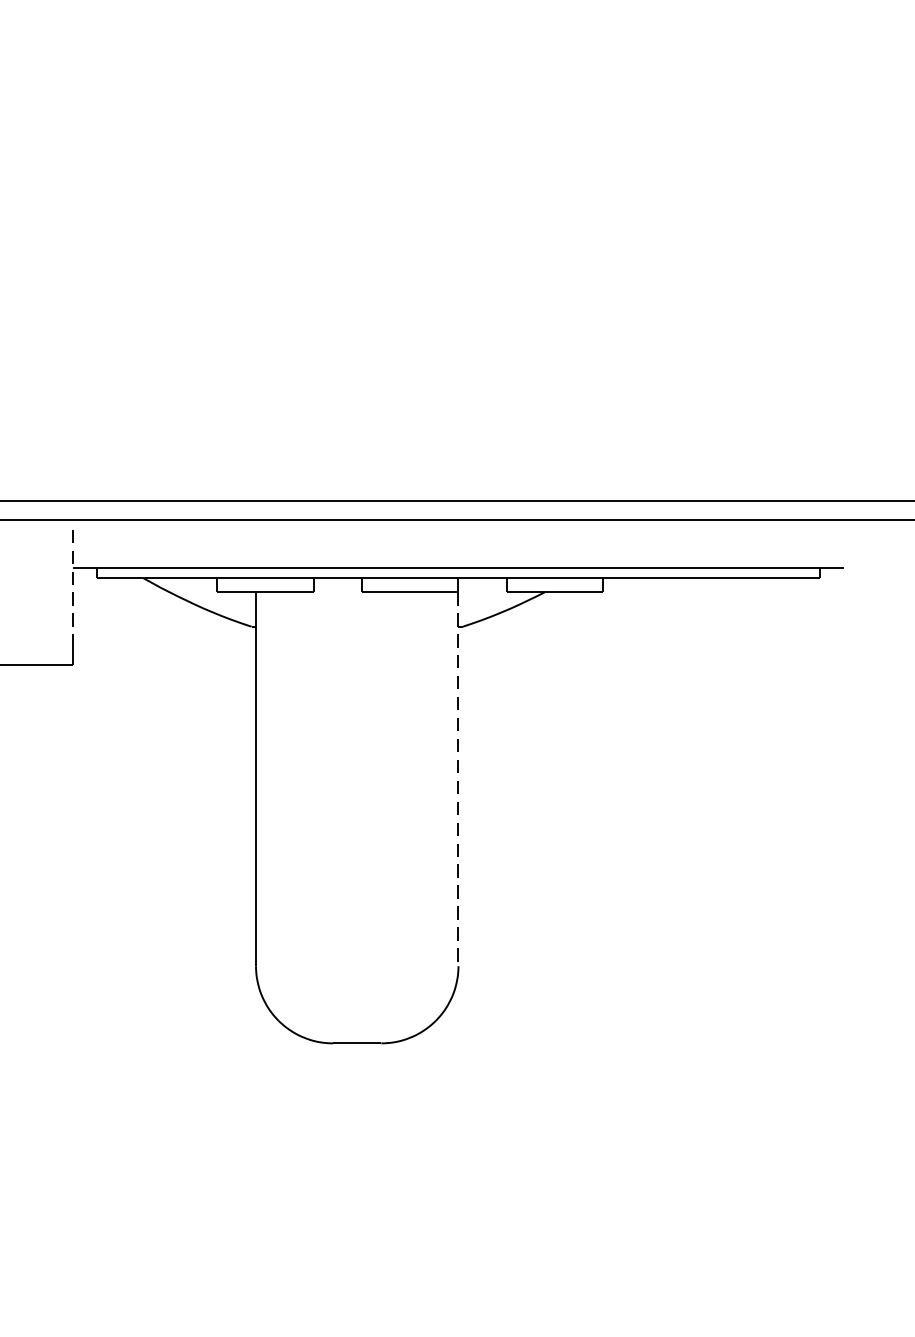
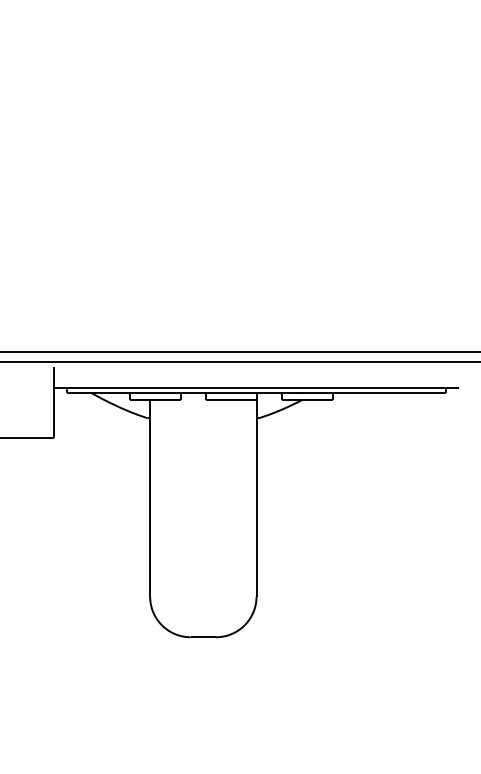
line: (72, 589) -> (53, 398), dashed -> solid
line: (458, 779) -> (256, 498), dashed -> solid

